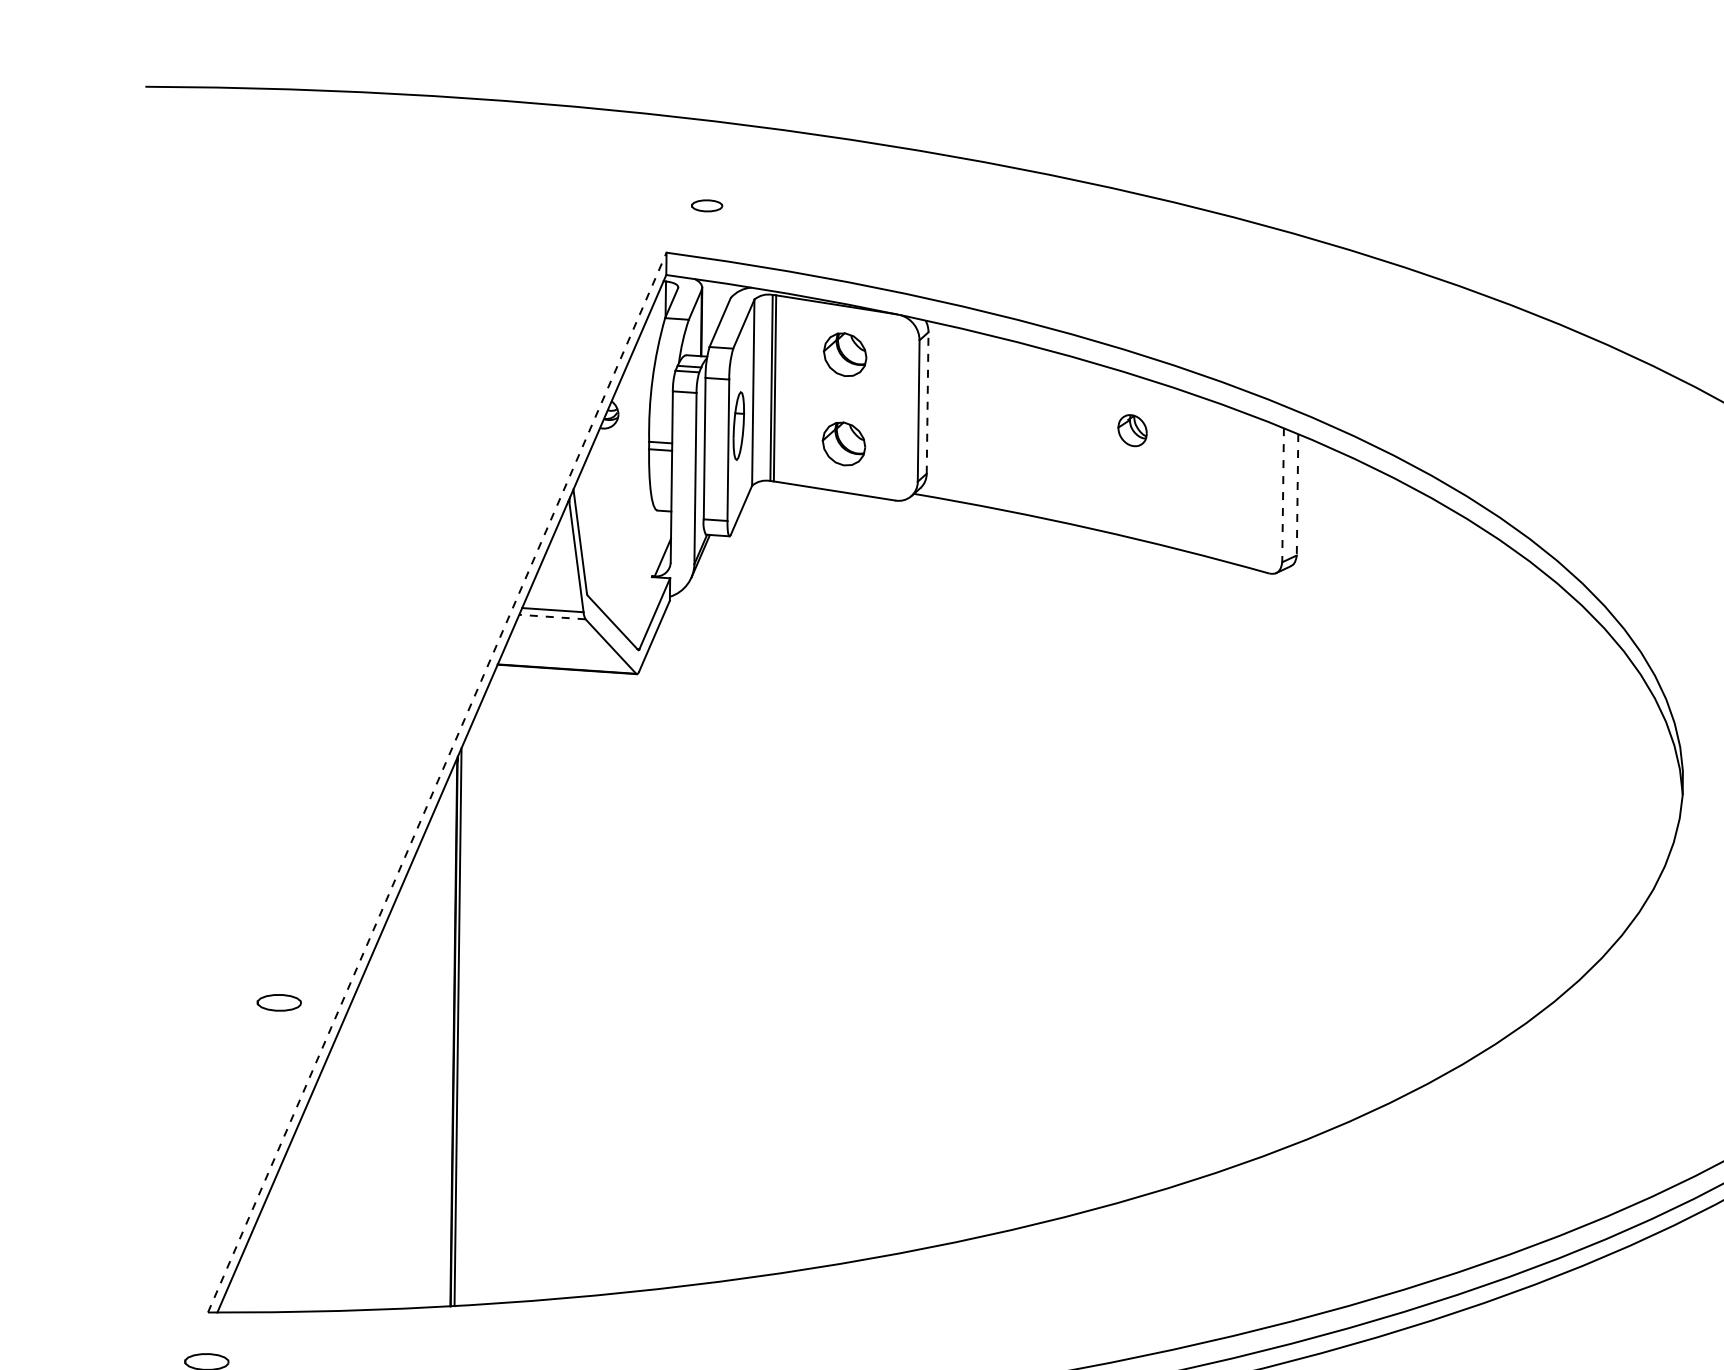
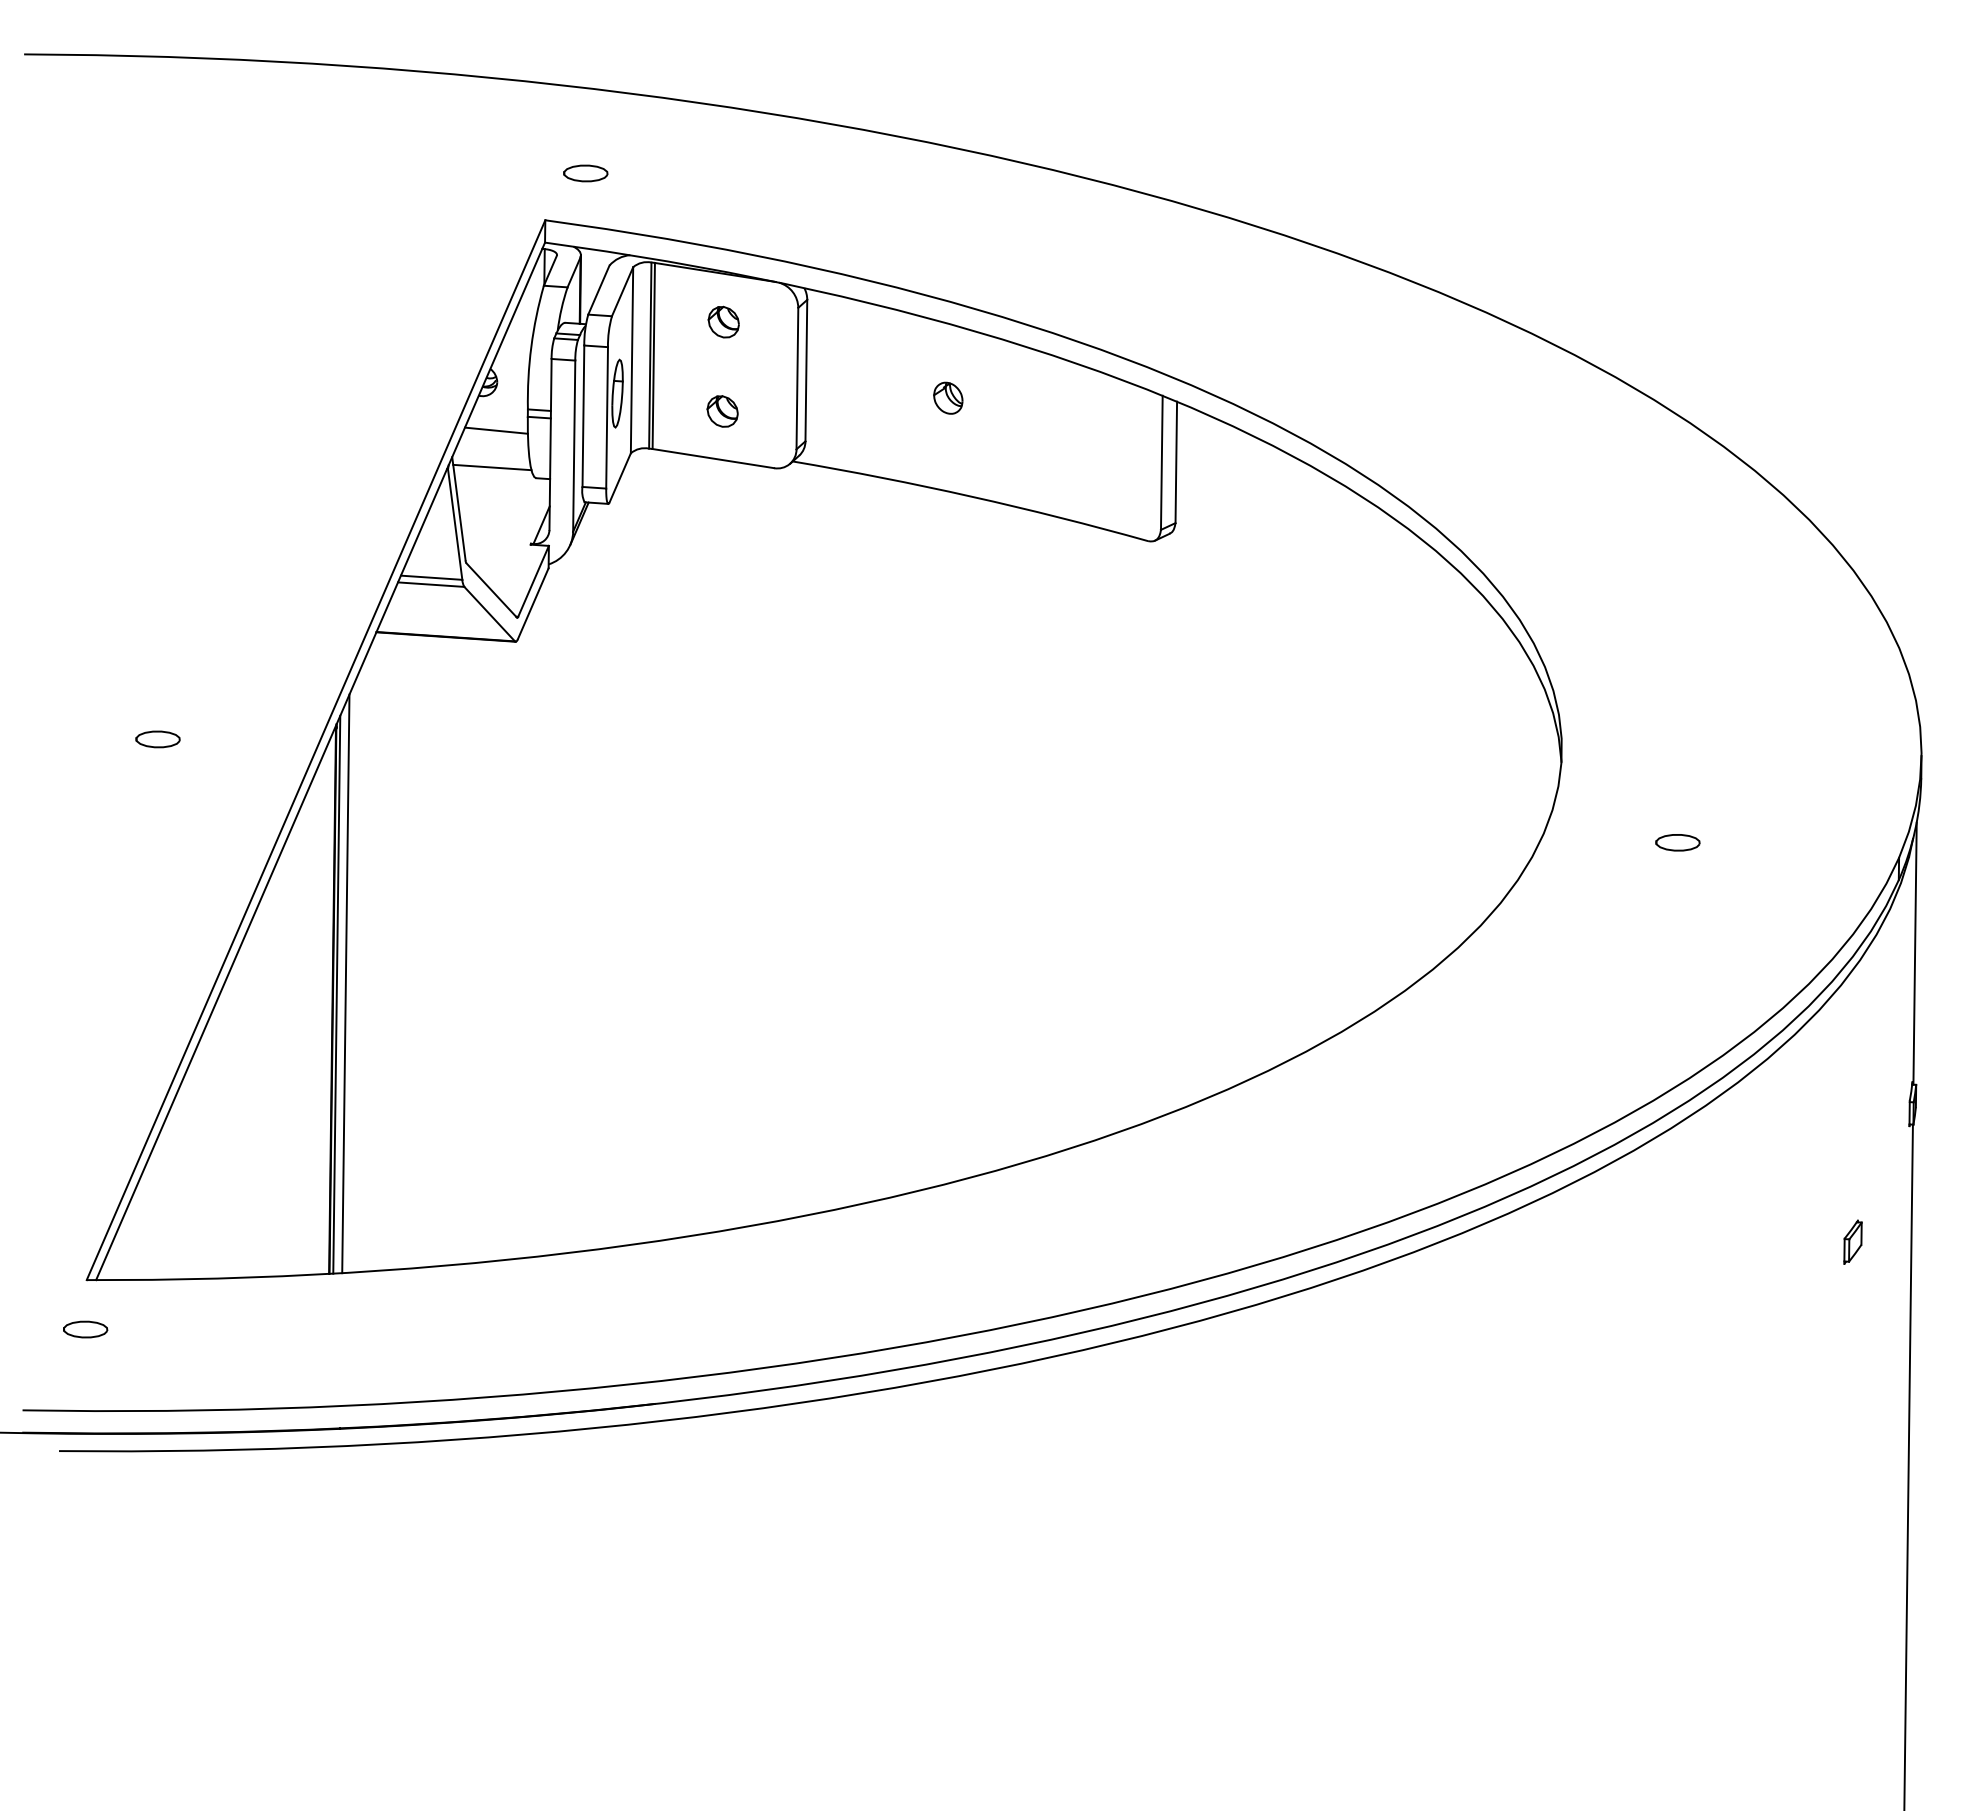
part: (706, 205) -> (585, 173), size x1.43
part: (844, 353) -> (723, 321), size x0.71
line: (927, 402) -> (806, 370), dashed -> solid
part: (1132, 429) -> (948, 397), moved
part: (843, 443) -> (722, 411), size x0.71
line: (616, 462) -> (495, 430), added
line: (1297, 494) -> (1176, 462), dashed -> solid
line: (1282, 495) -> (1161, 463), dashed -> solid
line: (613, 499) -> (492, 467), added
line: (551, 616) -> (430, 584), dashed -> solid
line: (437, 781) -> (316, 749), dashed -> solid
part: (278, 1002) -> (157, 739), moved
line: (466, 1015) -> (345, 983), added

